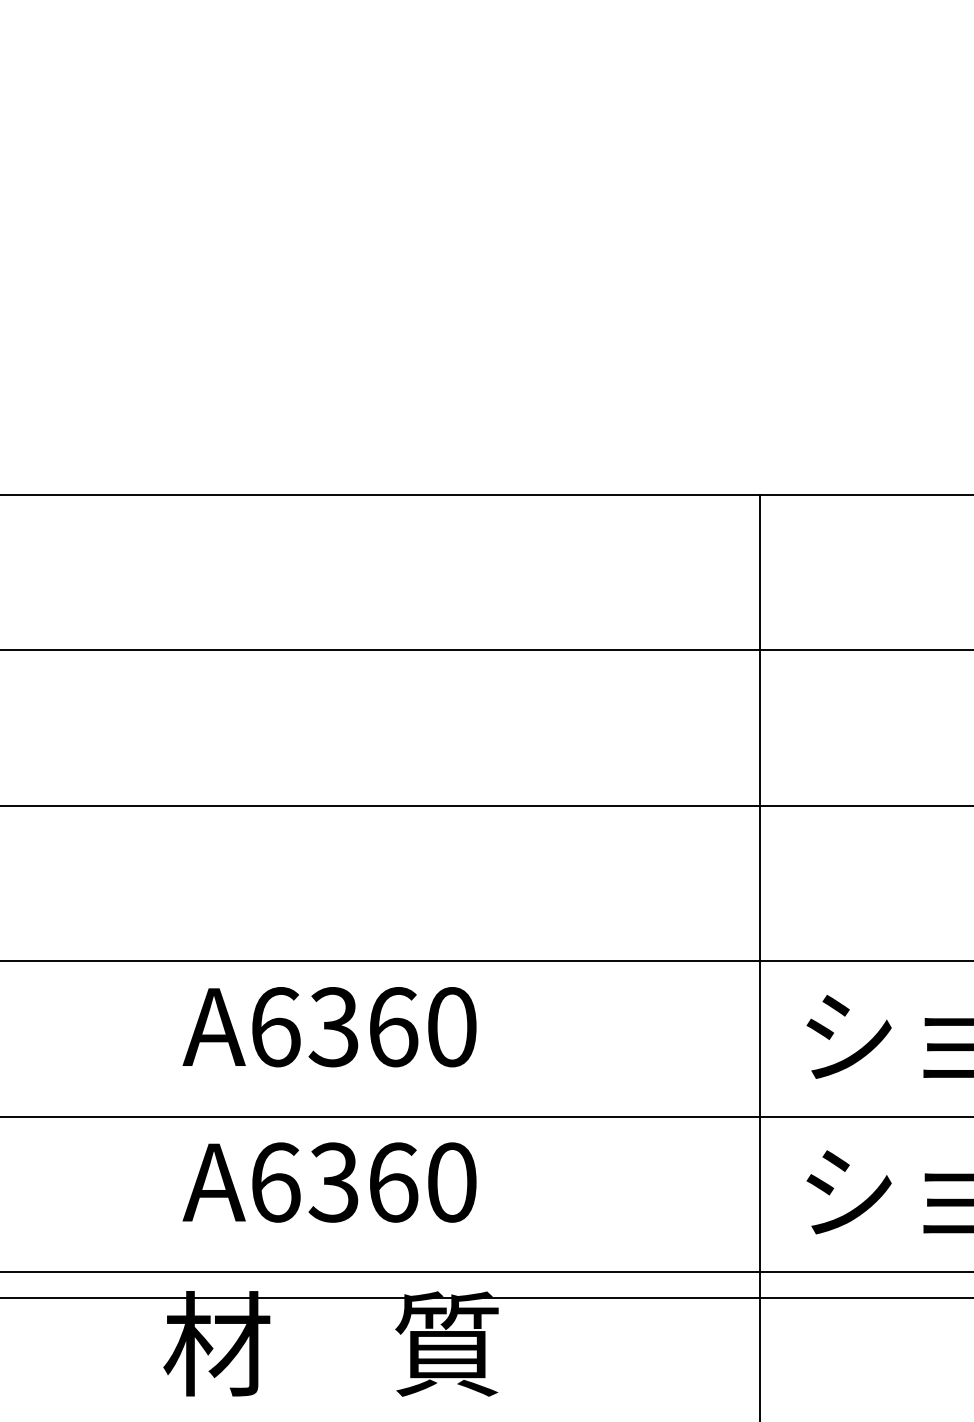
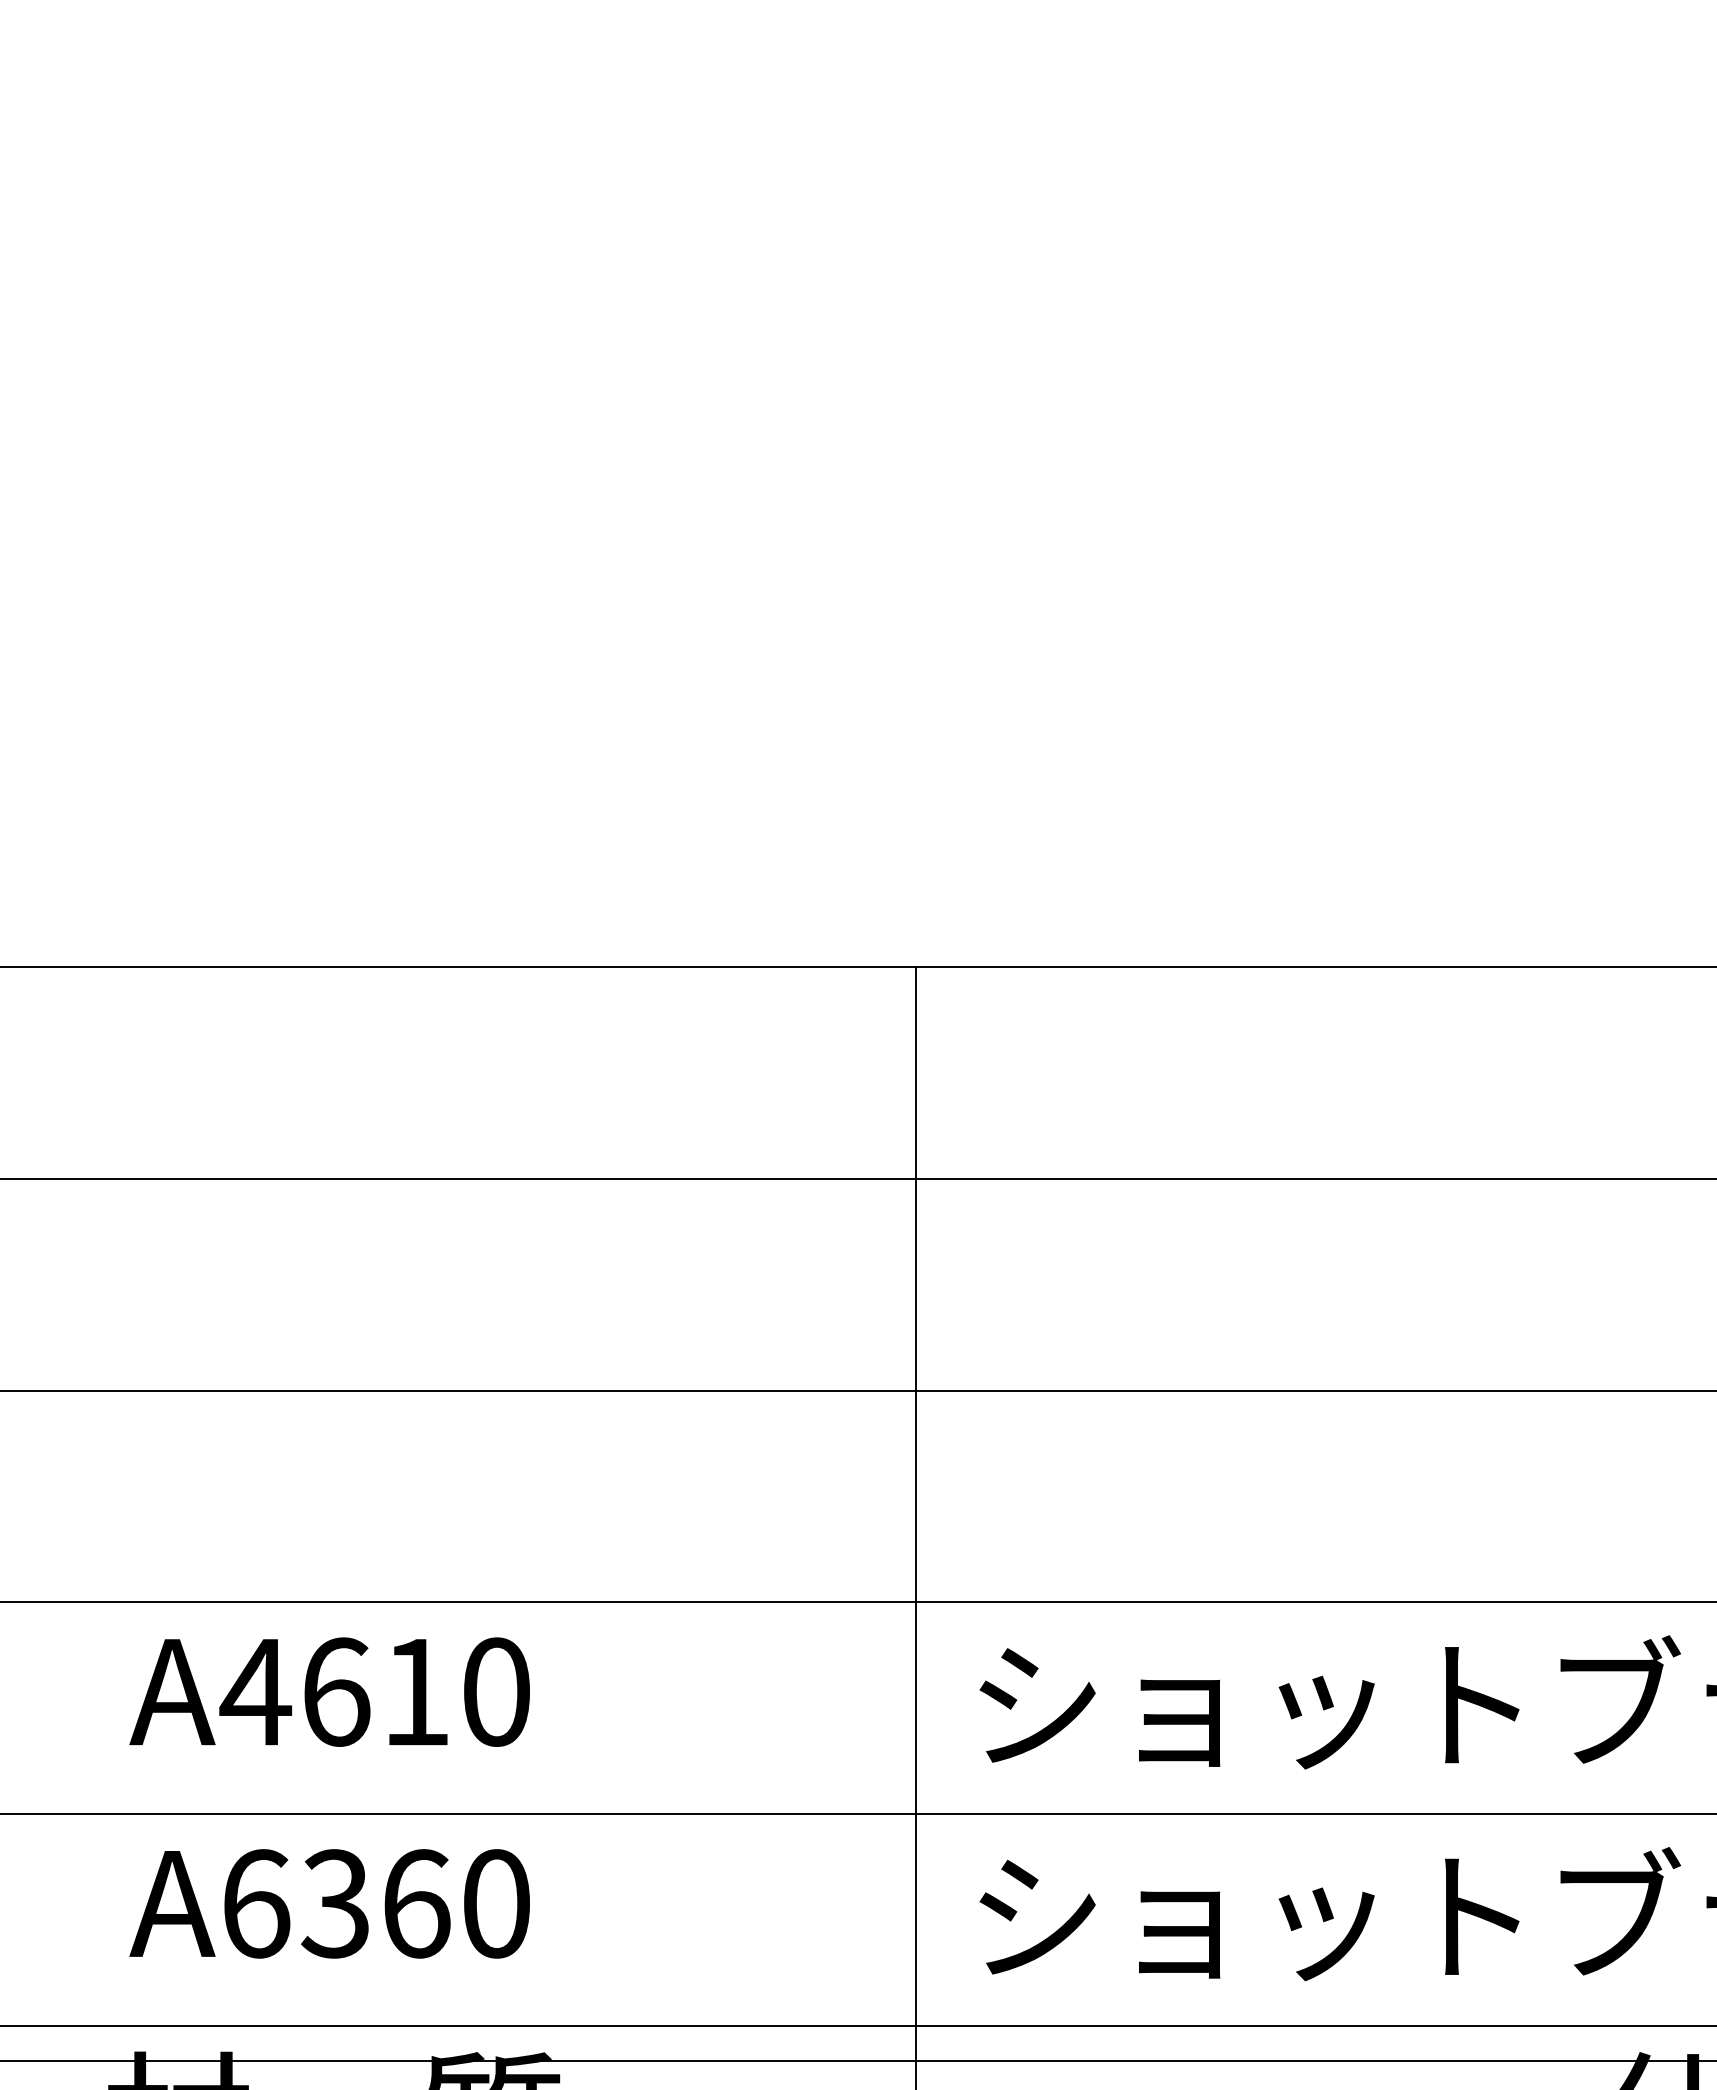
text: (333, 1026) -> (334, 1691), A6360 -> A4610

